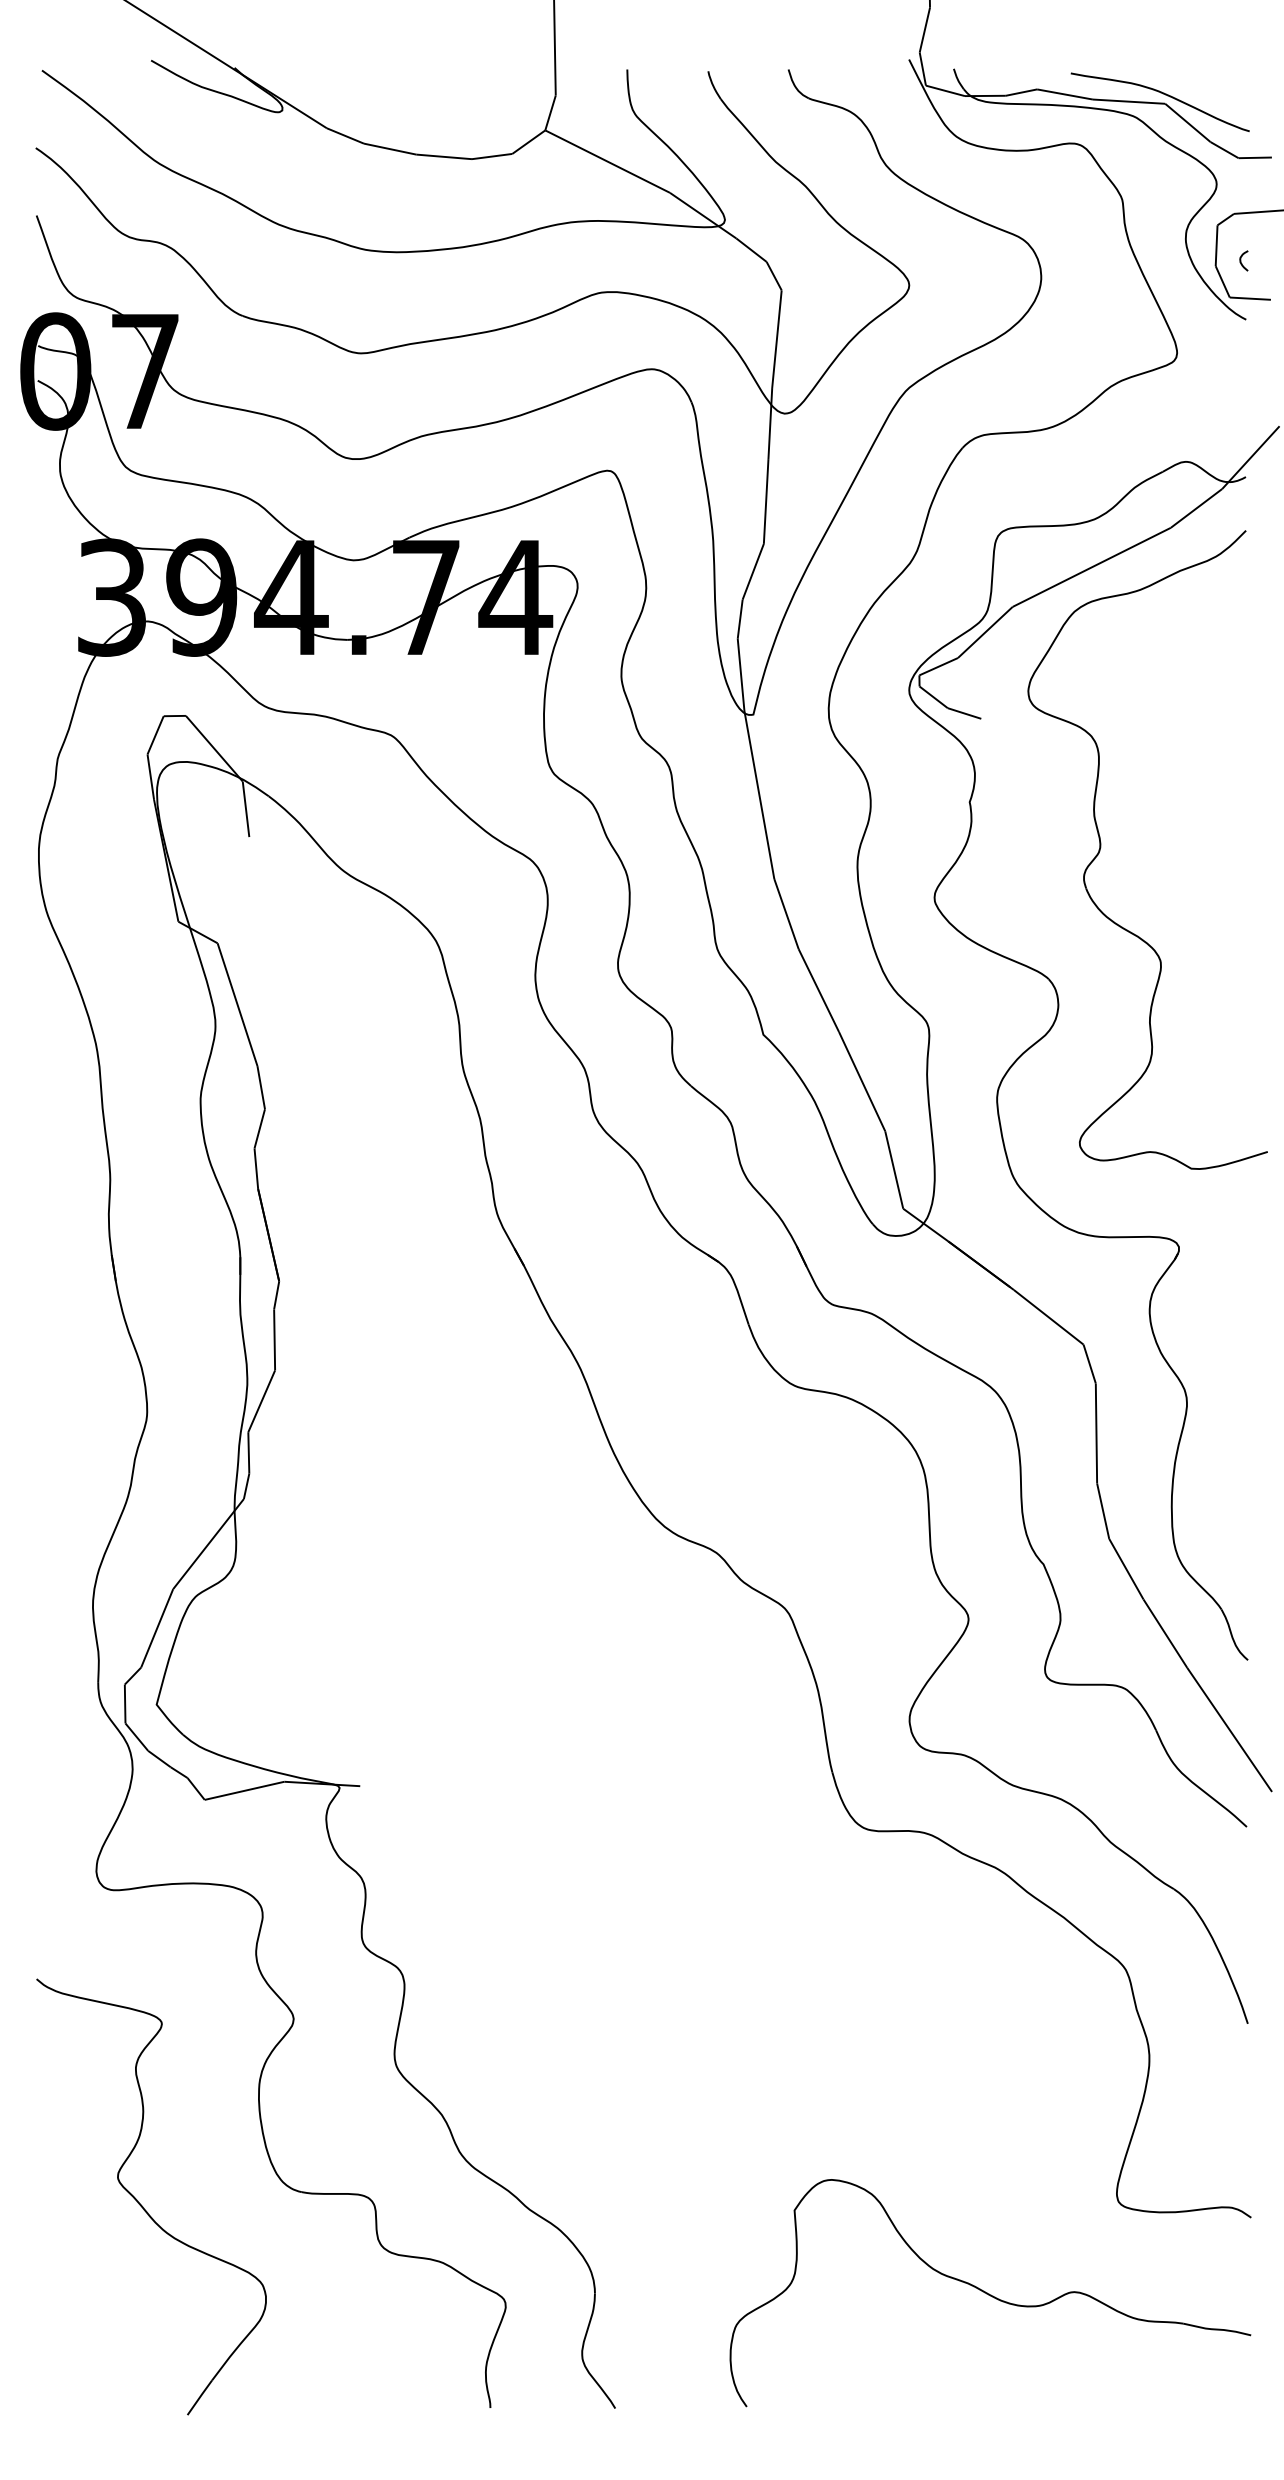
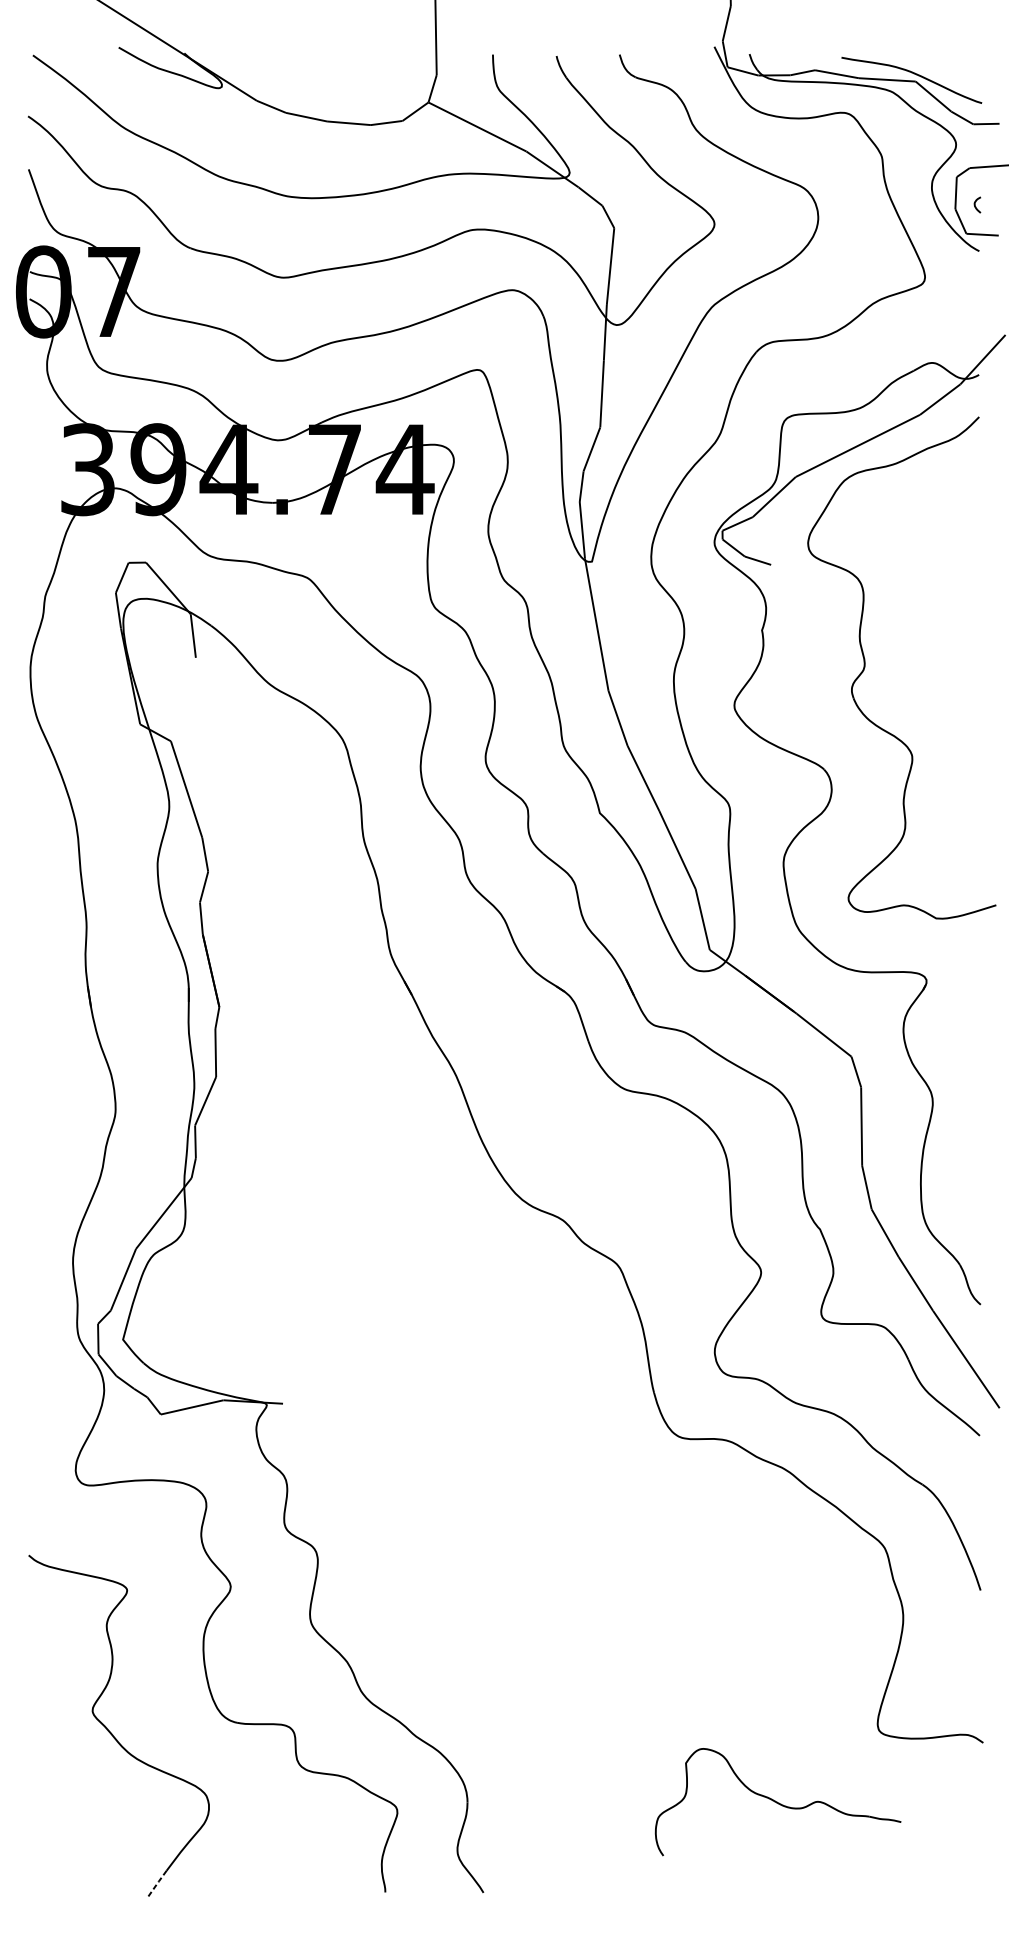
part: (990, 2293) -> (778, 1802), size x0.6
line: (200, 2397) -> (157, 1884), solid -> dashed

